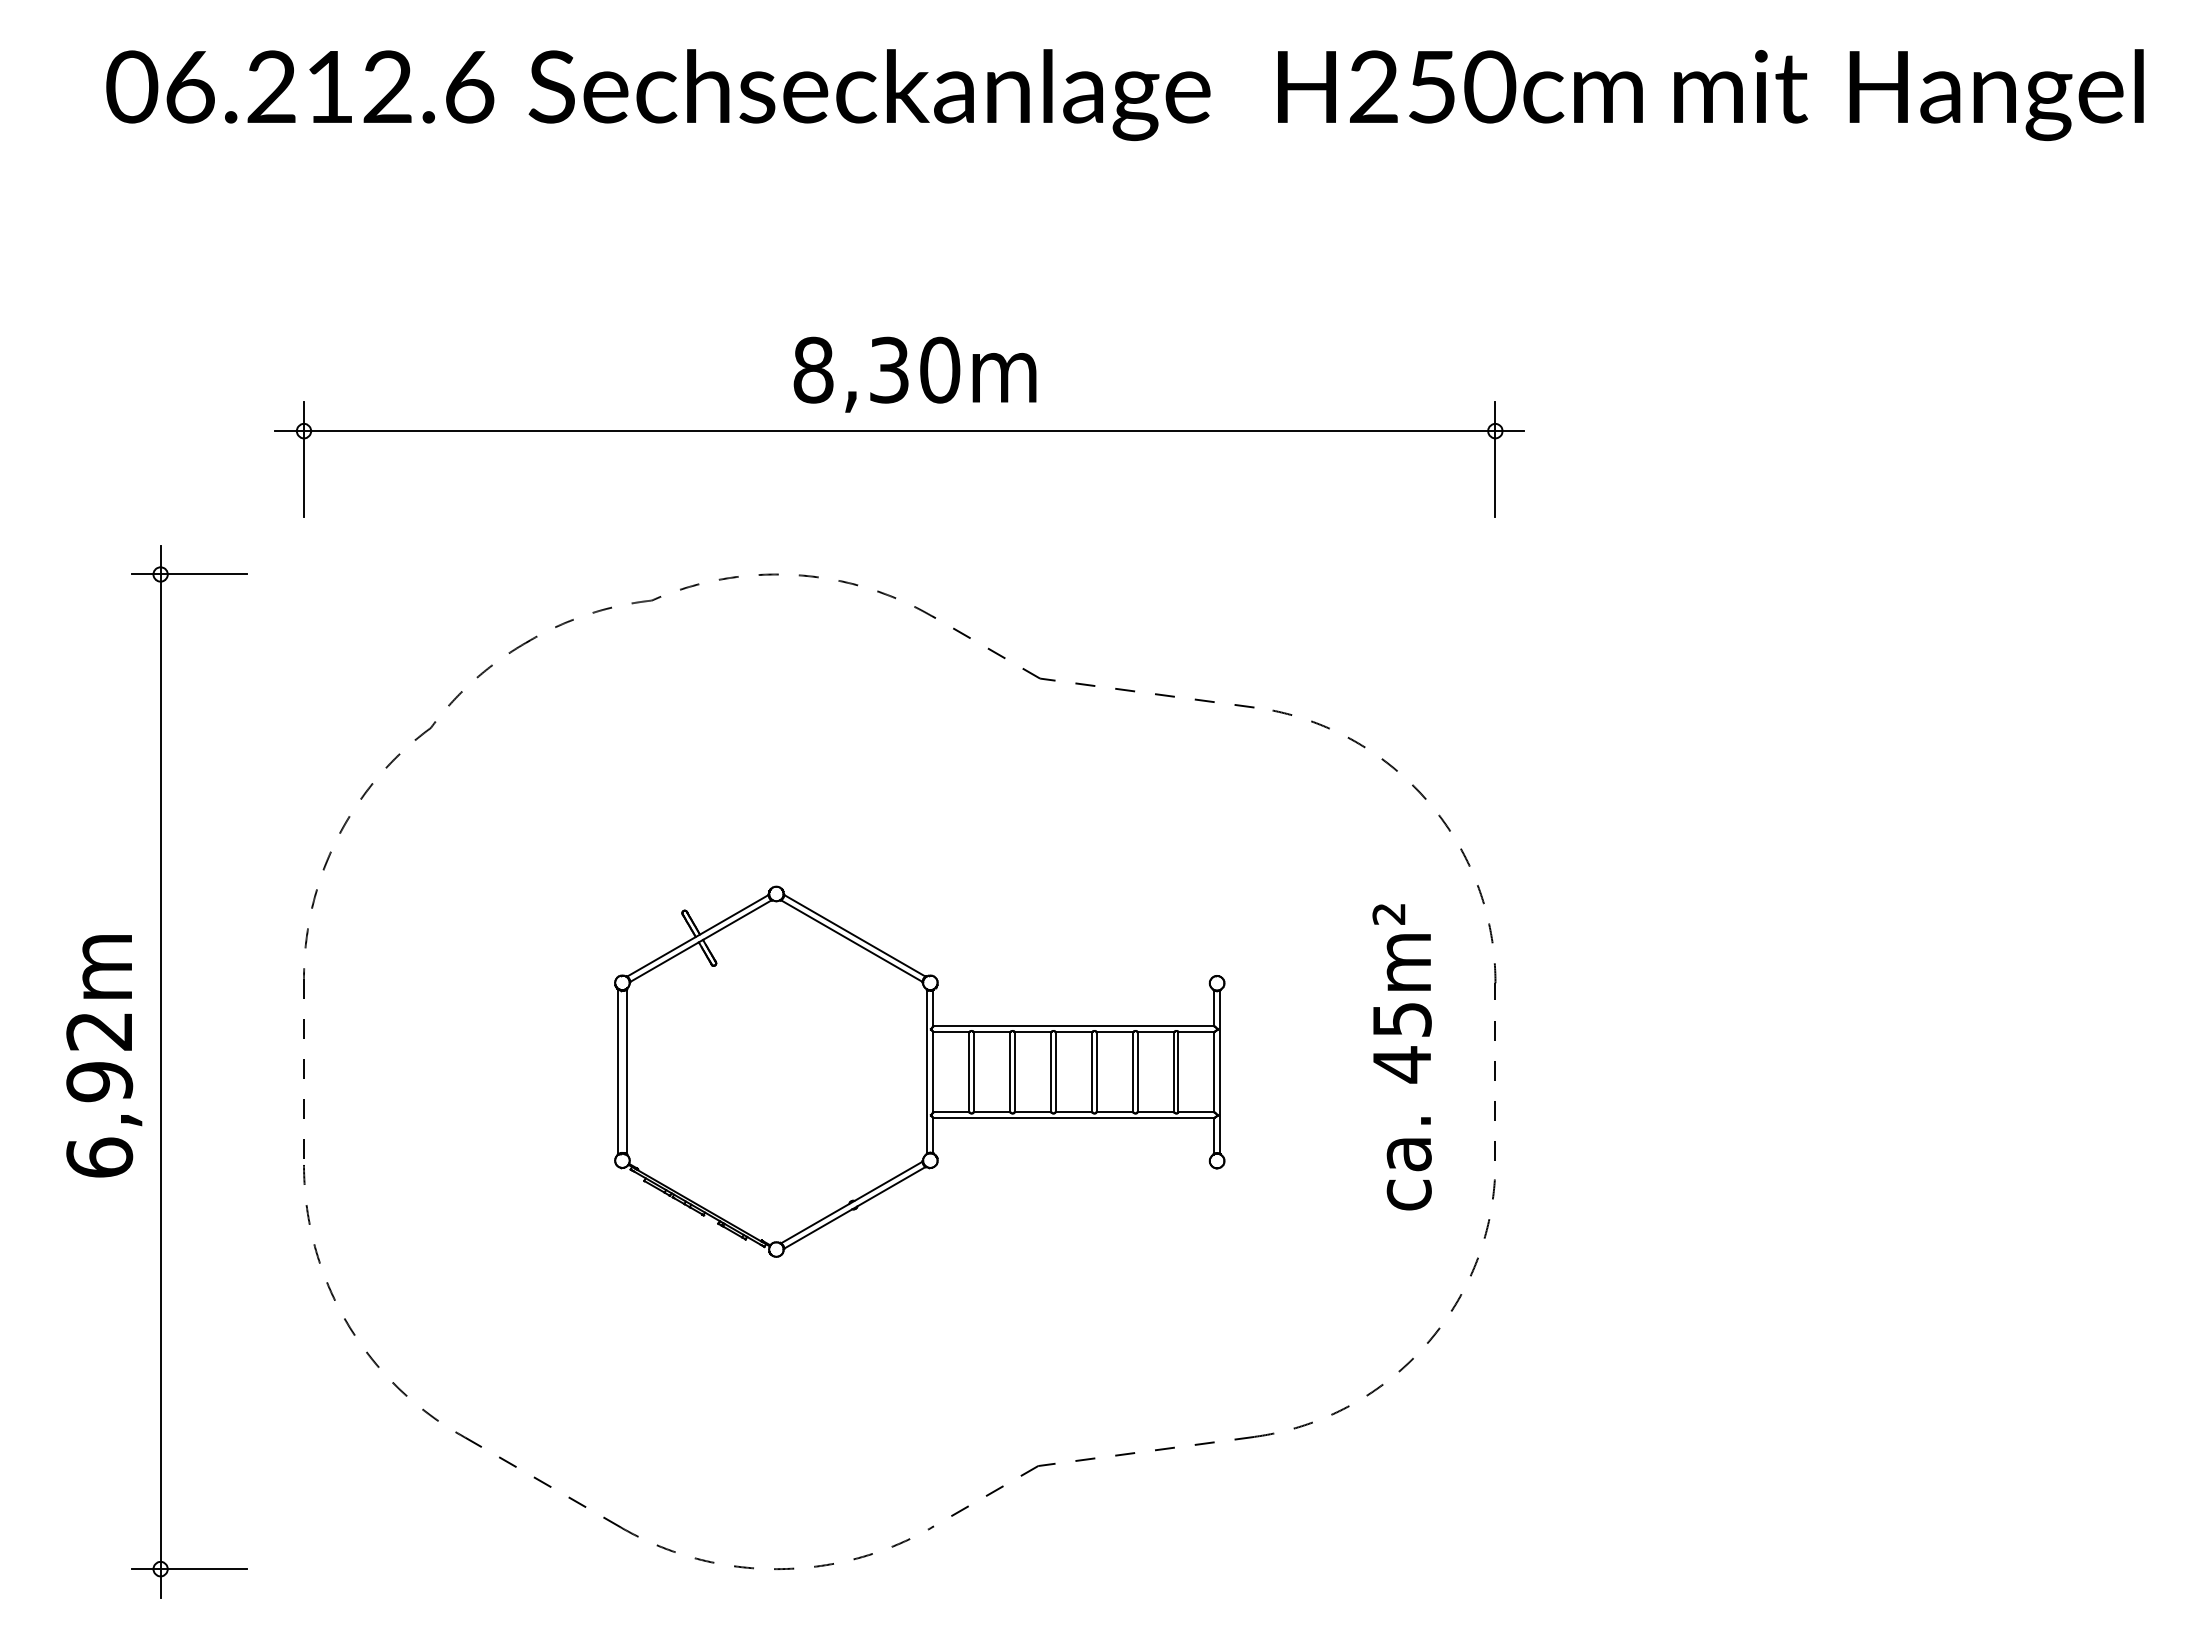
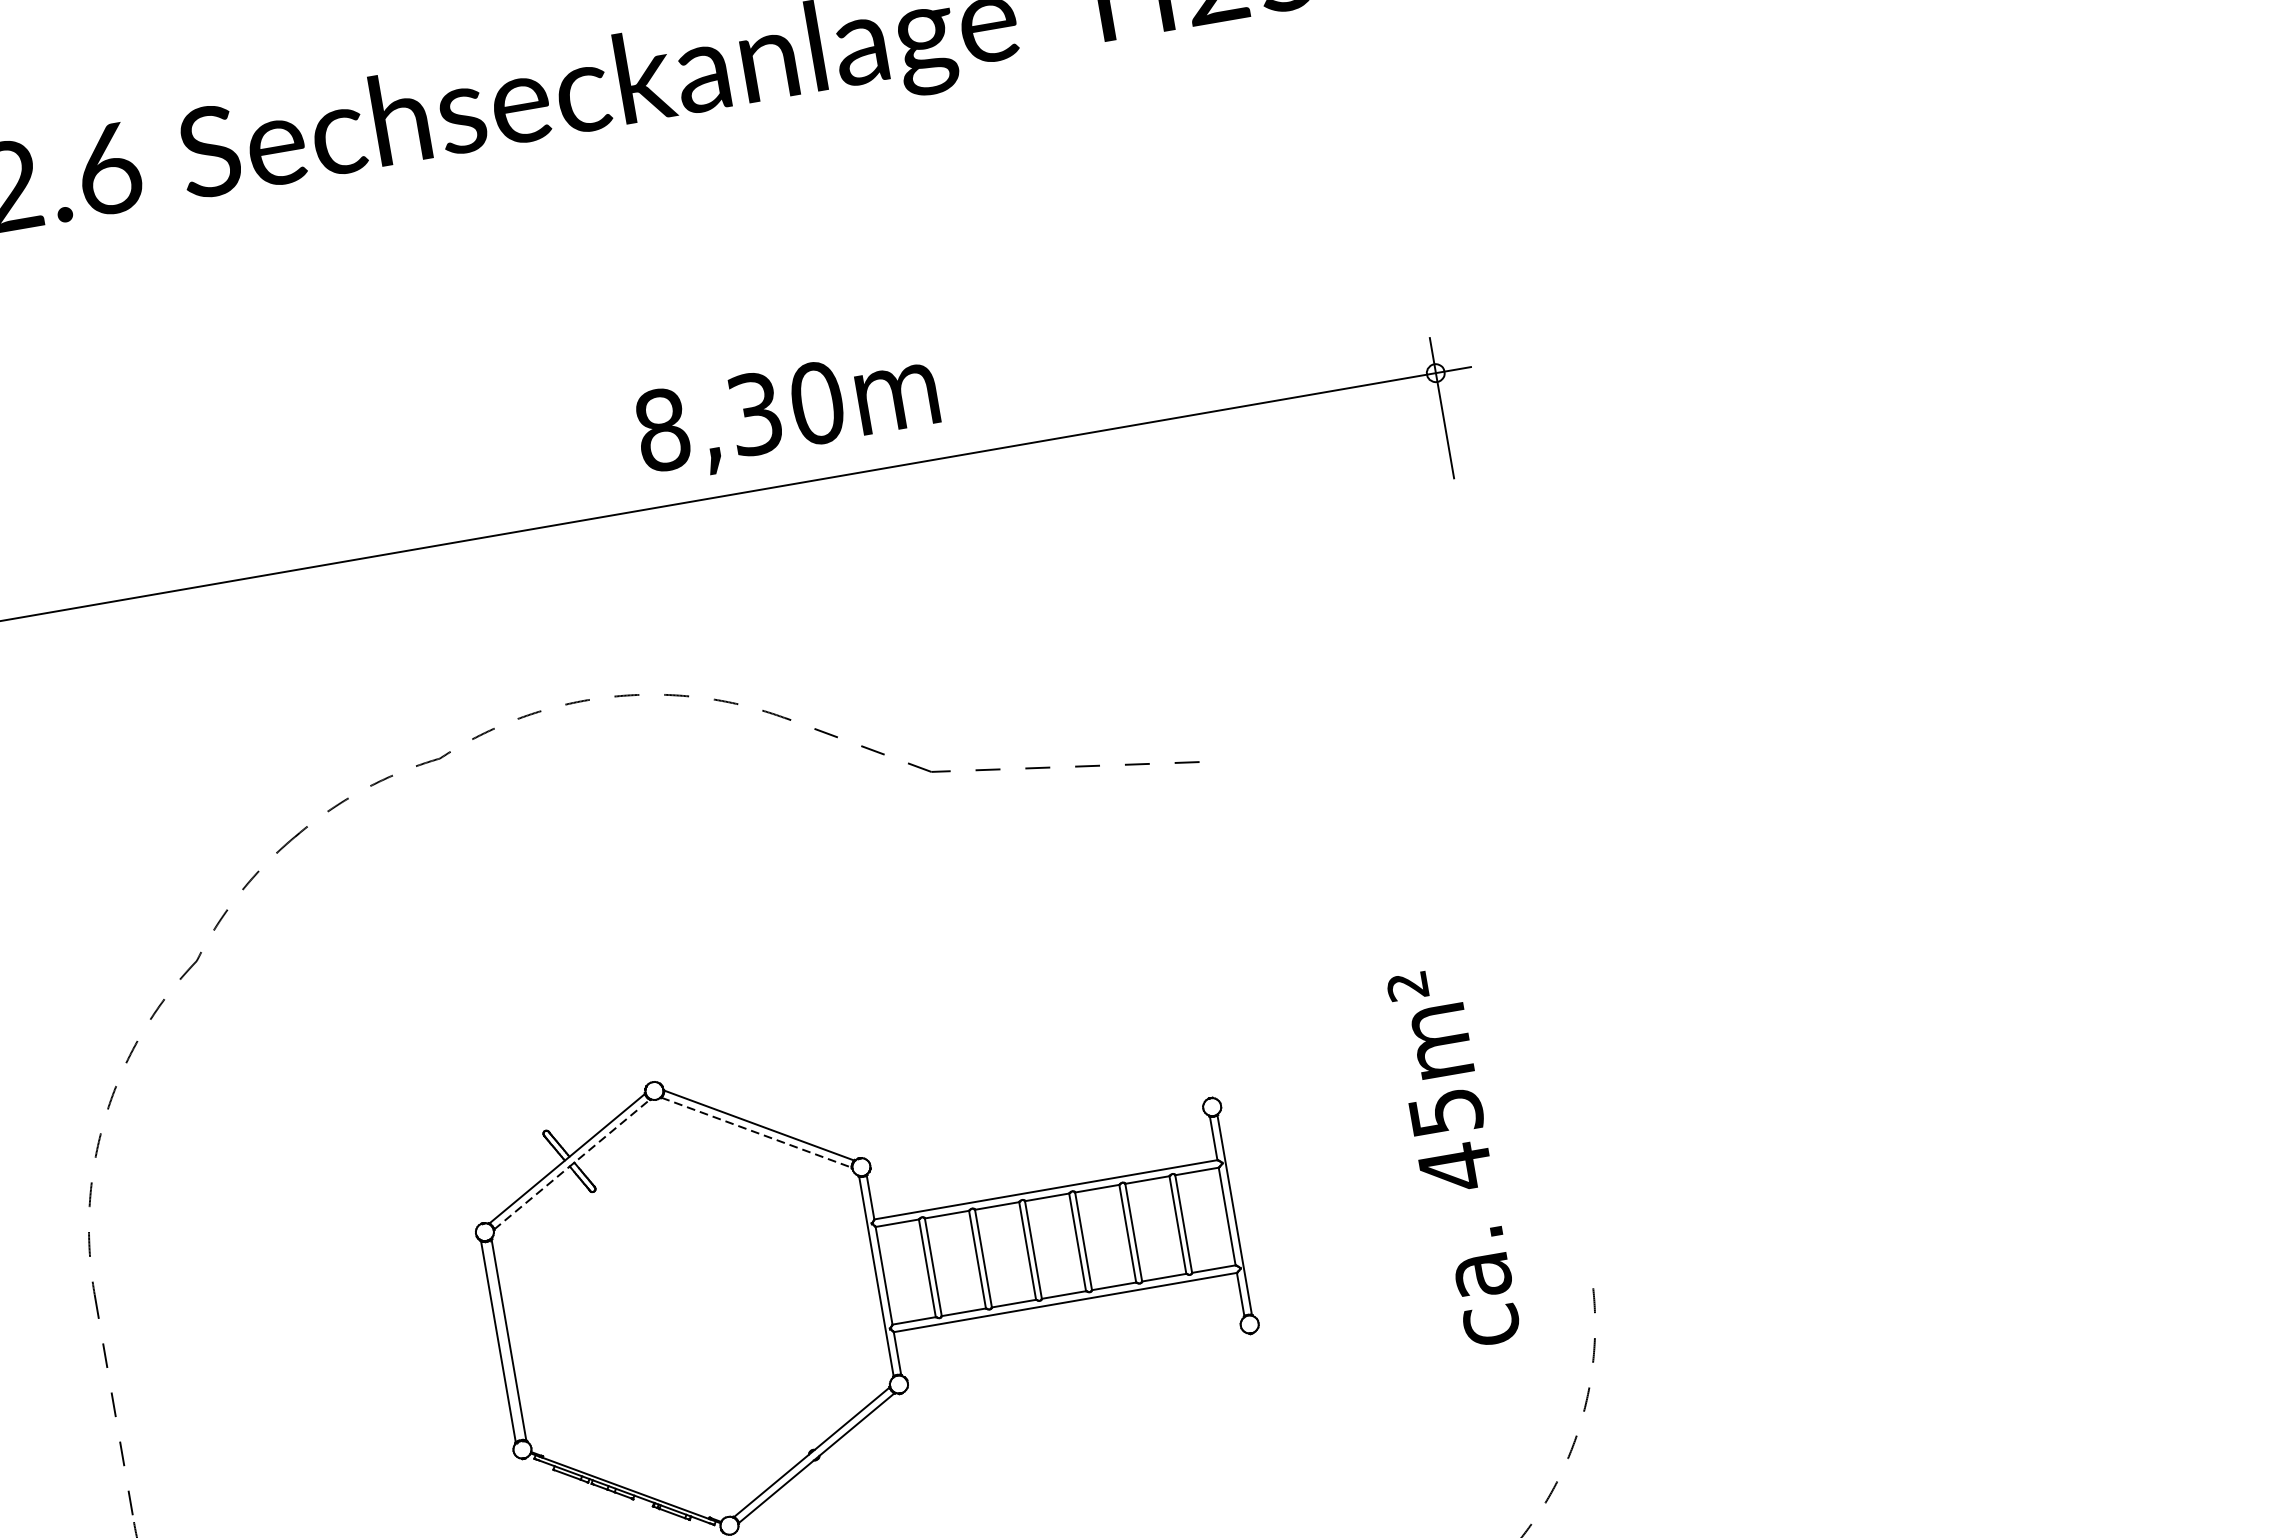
text: (914, 374) -> (786, 413), moved
part: (1482, 903) -> (1519, 953), removed
line: (700, 941) -> (571, 1165), solid -> dashed
line: (851, 941) -> (756, 1133), solid -> dashed

